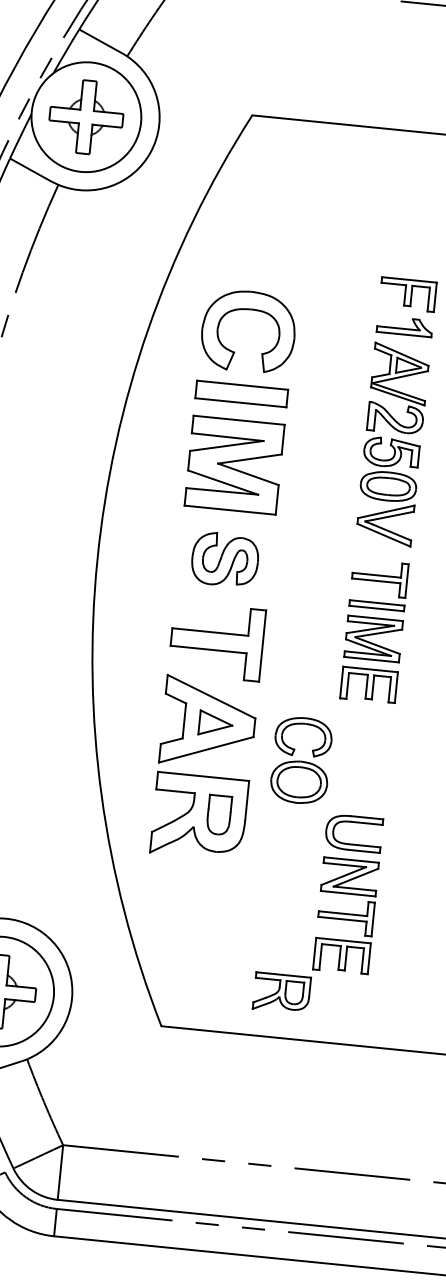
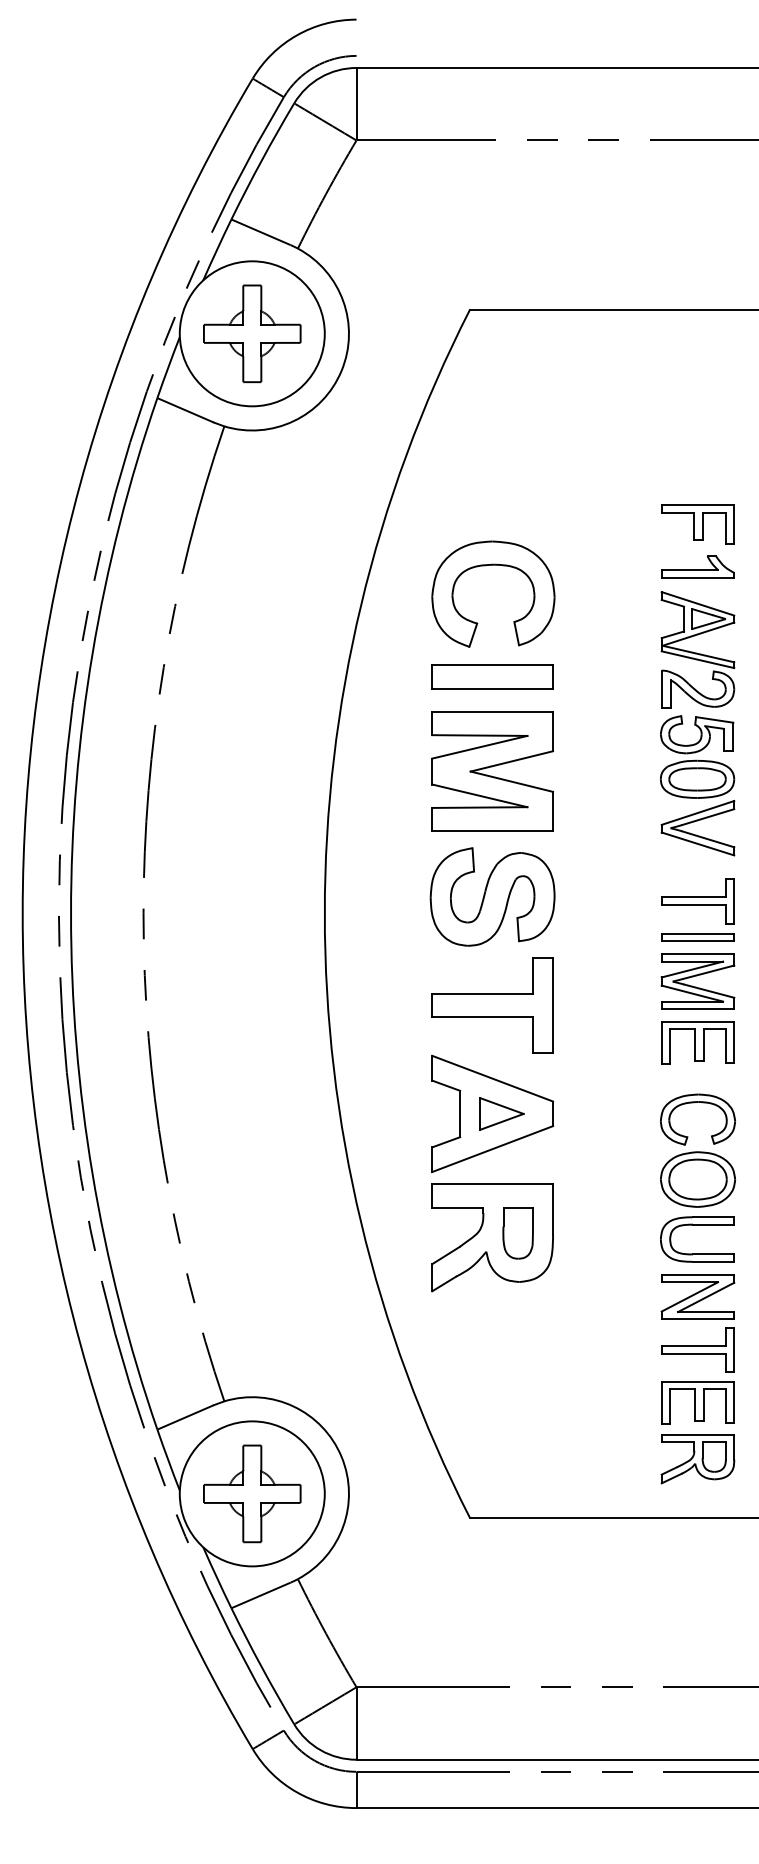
part: (225, 559) -> (492, 896), size x1.43
part: (301, 760) -> (697, 1150), moved
part: (281, 993) -> (697, 1459), moved

